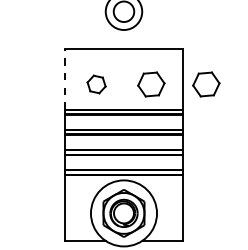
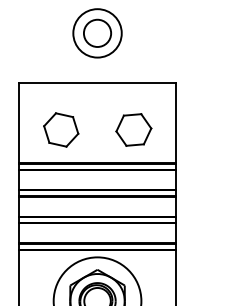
line: (64, 78) -> (18, 122), dashed -> solid
part: (96, 84) -> (61, 129), size x1.43
part: (206, 84) -> (207, 129), removed

